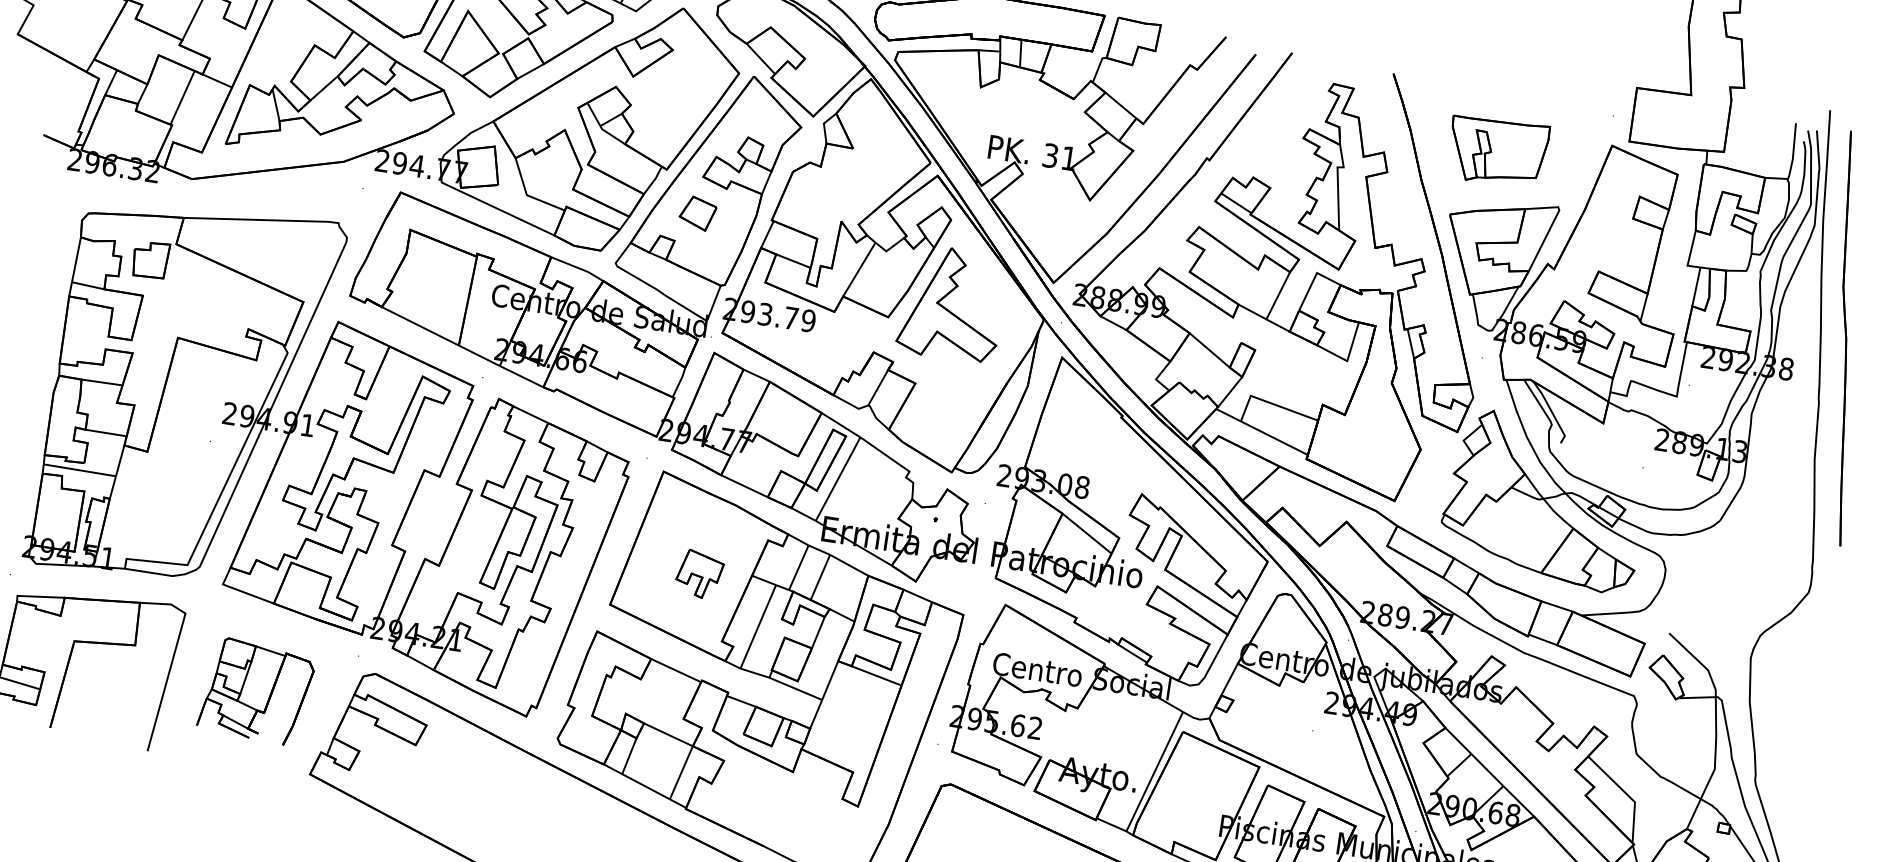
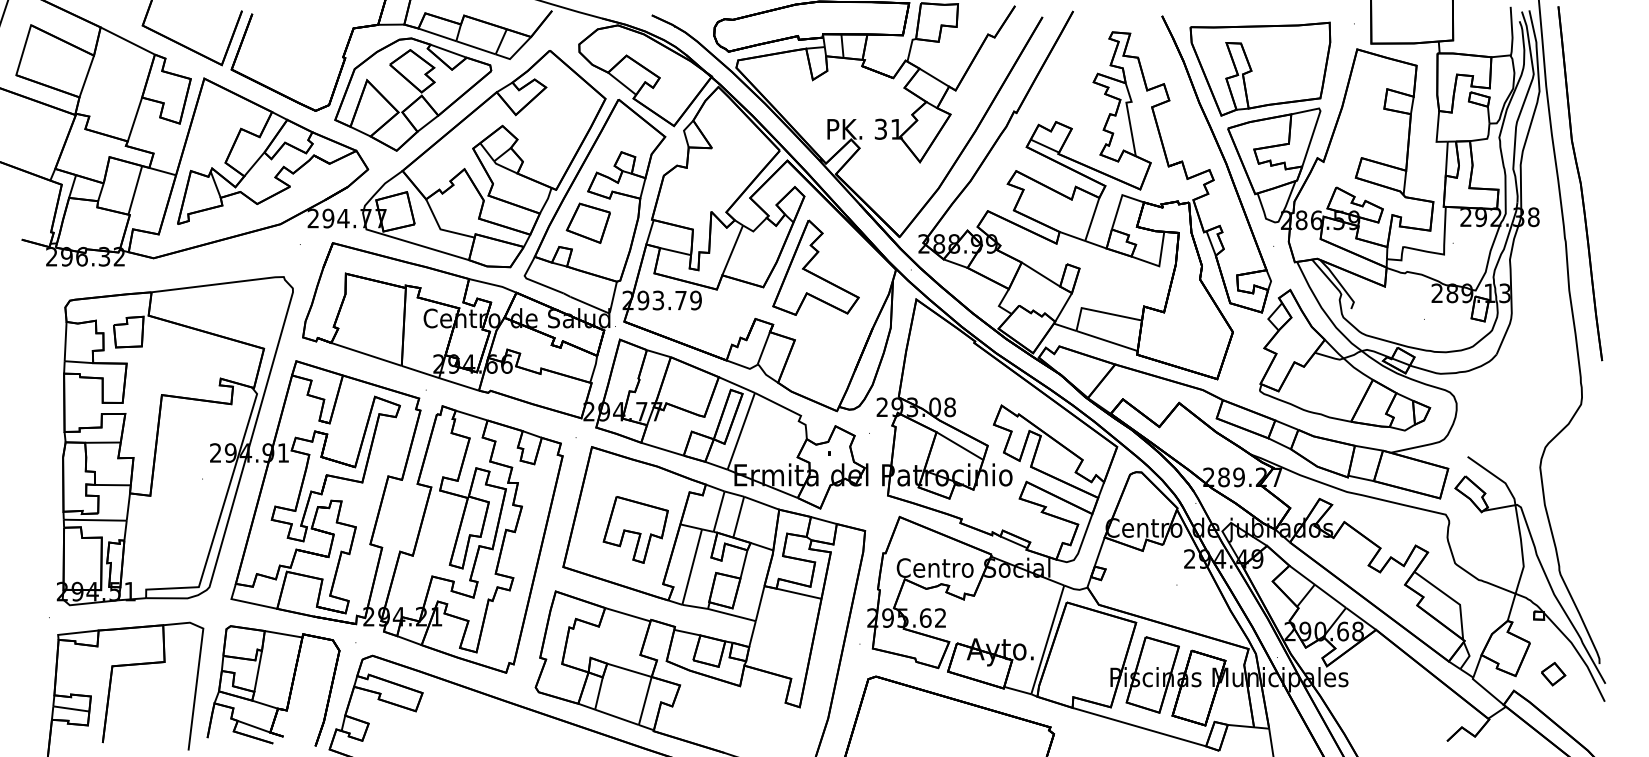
part: (1497, 151) -> (1260, 68), size x1.67
part: (697, 212) -> (587, 222), size x1.43
part: (699, 573) -> (635, 529), size x1.67
part: (256, 691) -> (273, 685), size x1.43

